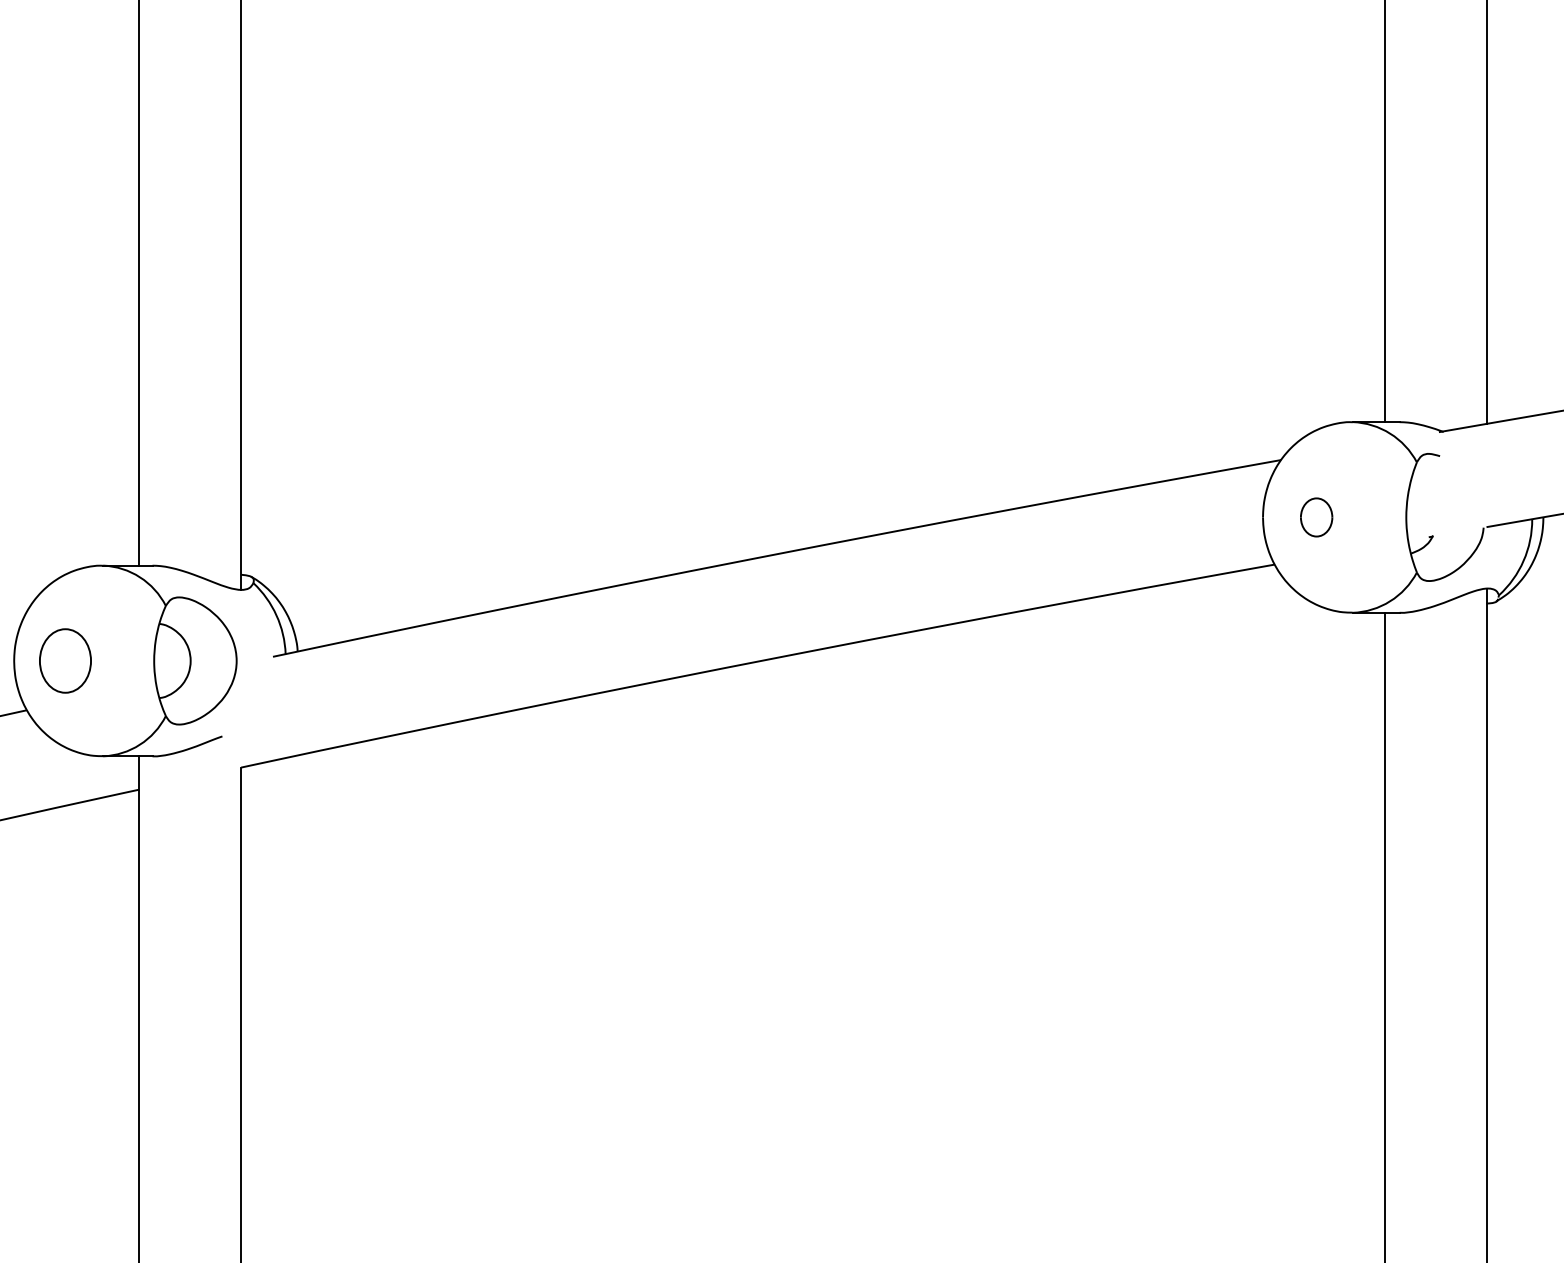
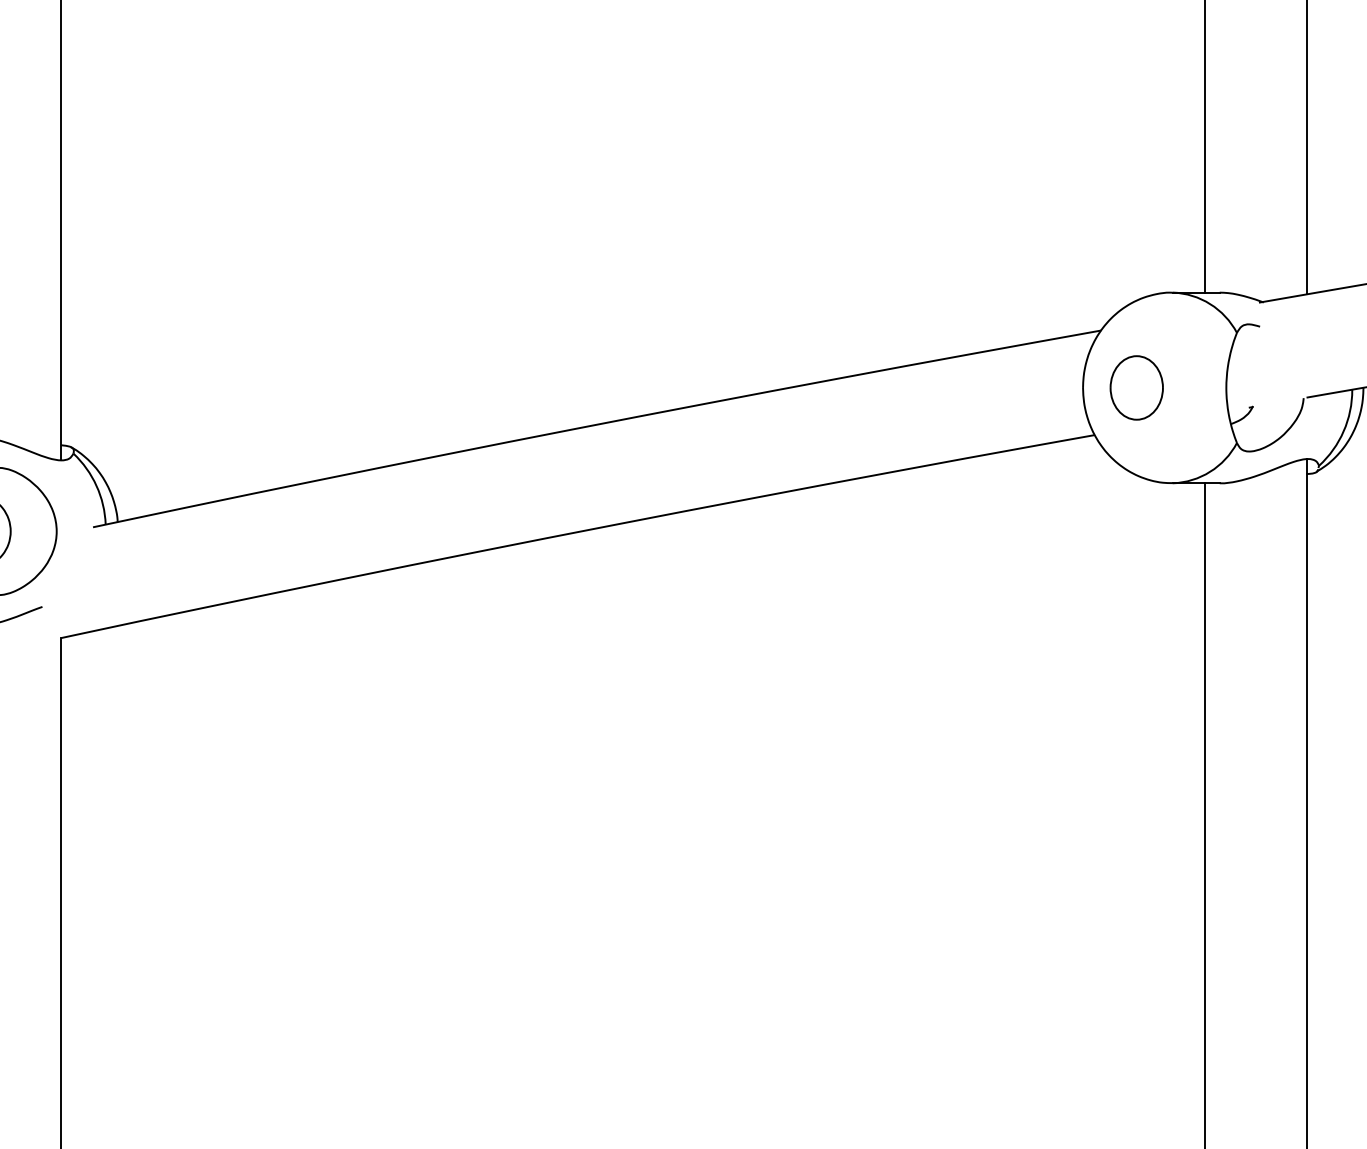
part: (1316, 517) -> (1136, 387), size x1.67

